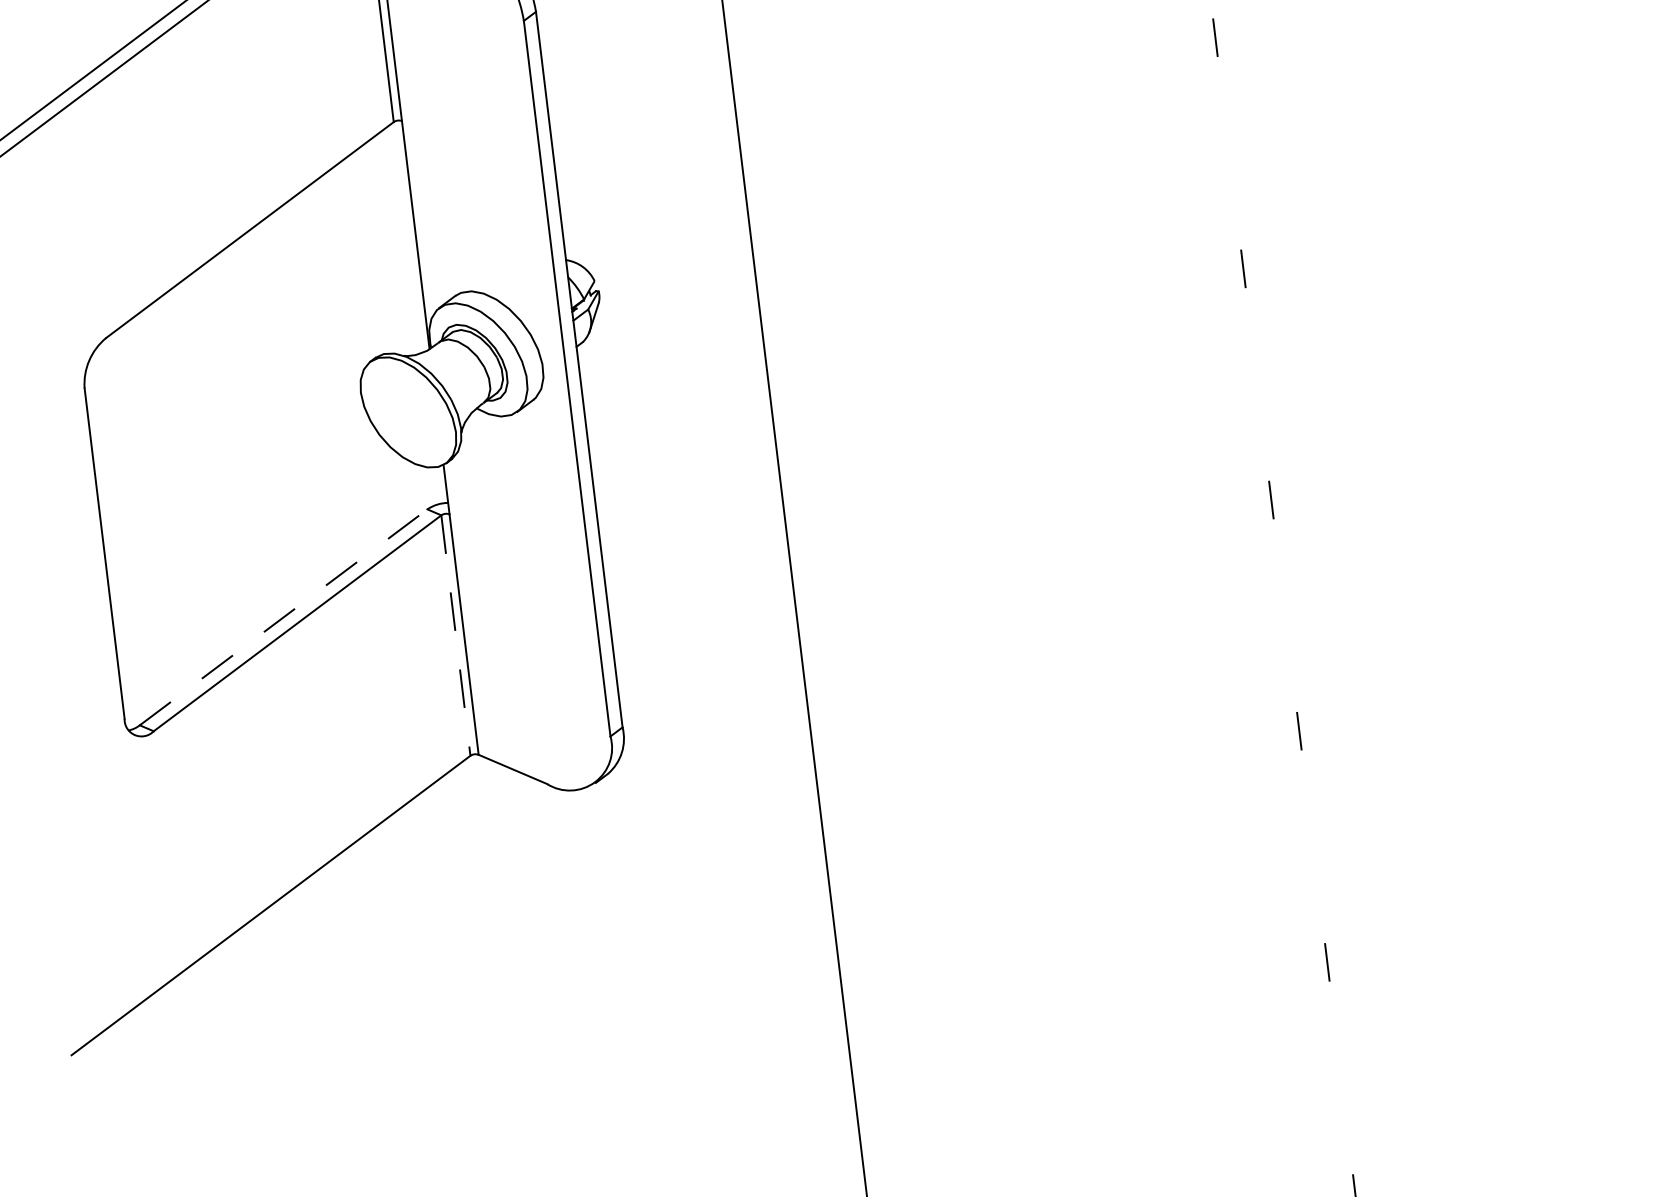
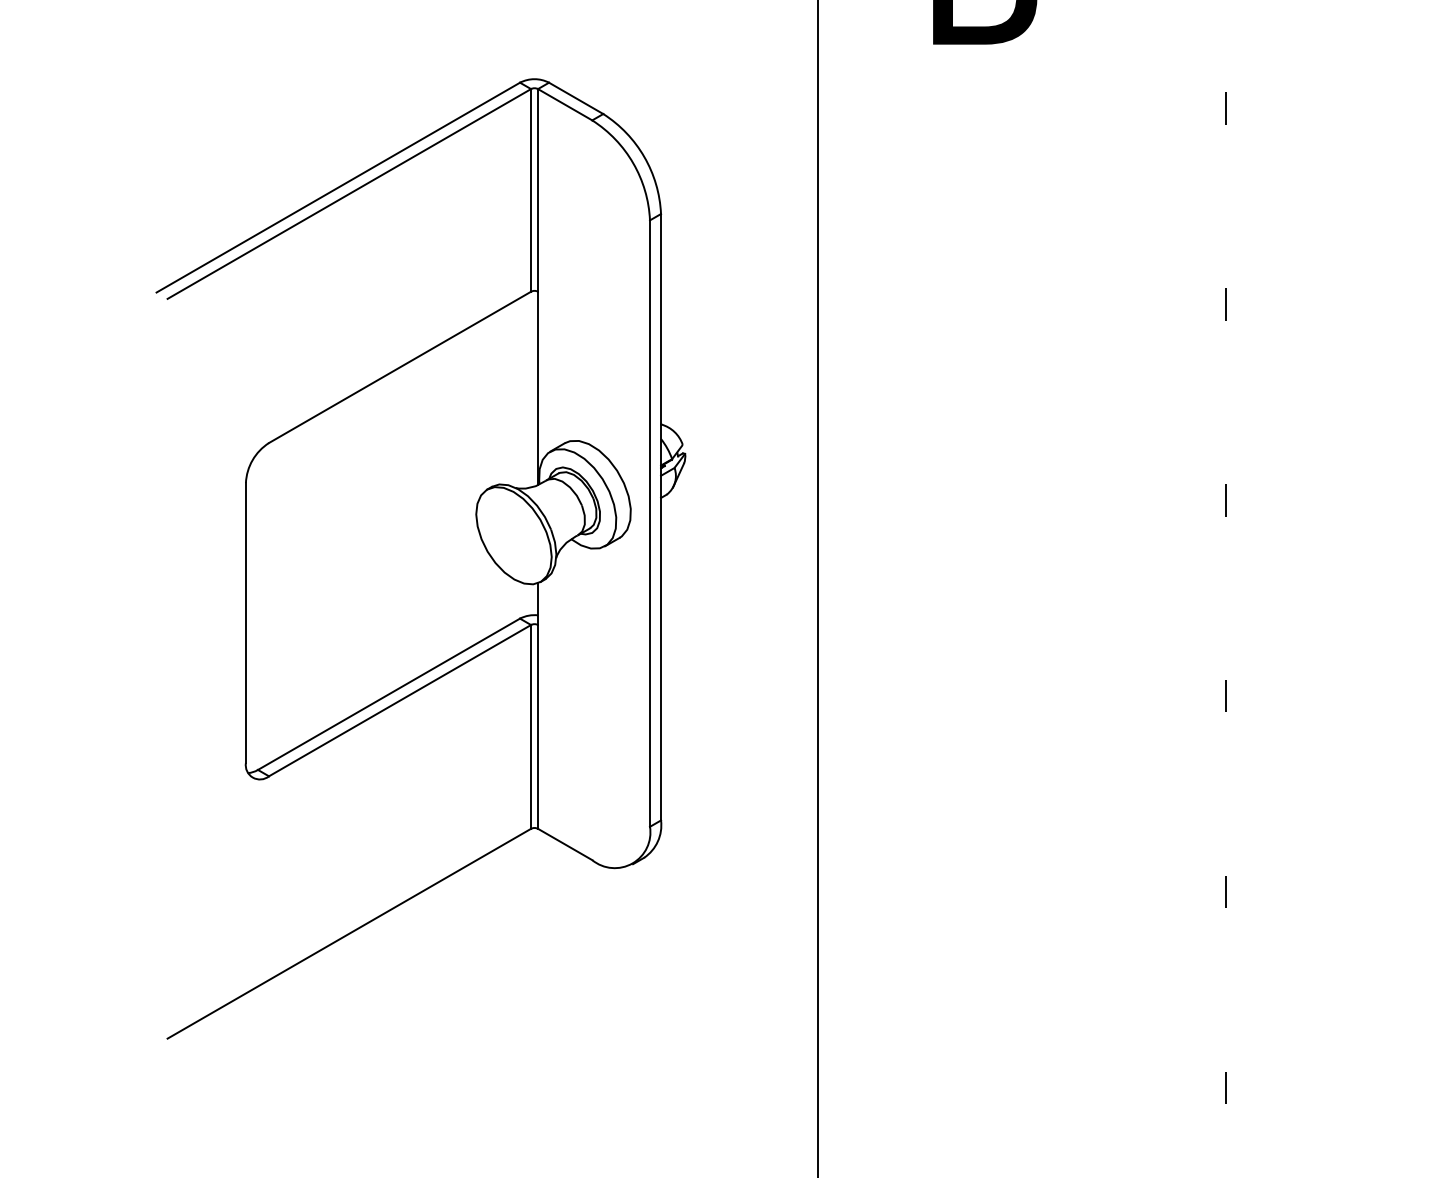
line: (284, 617) -> (389, 694), dashed -> solid
line: (456, 635) -> (531, 726), dashed -> solid

